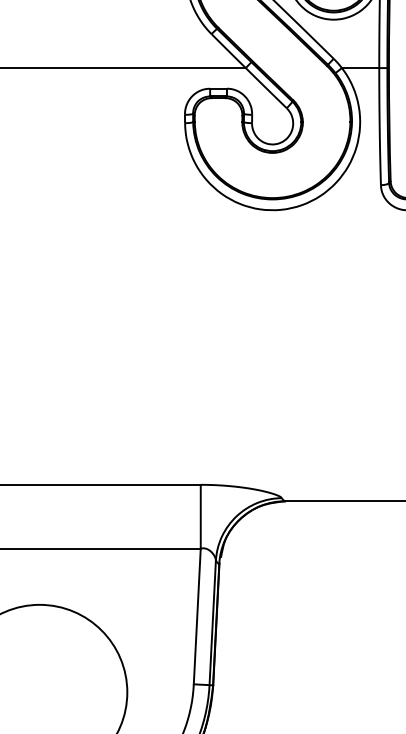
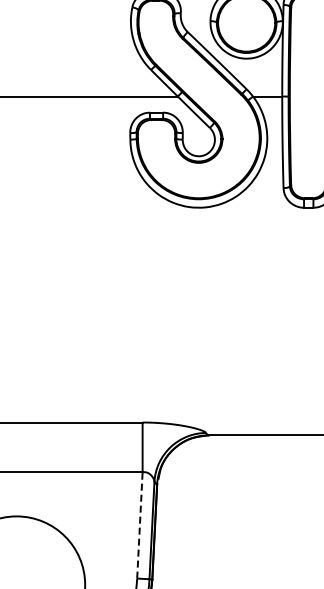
line: (196, 615) -> (139, 524), solid -> dashed

